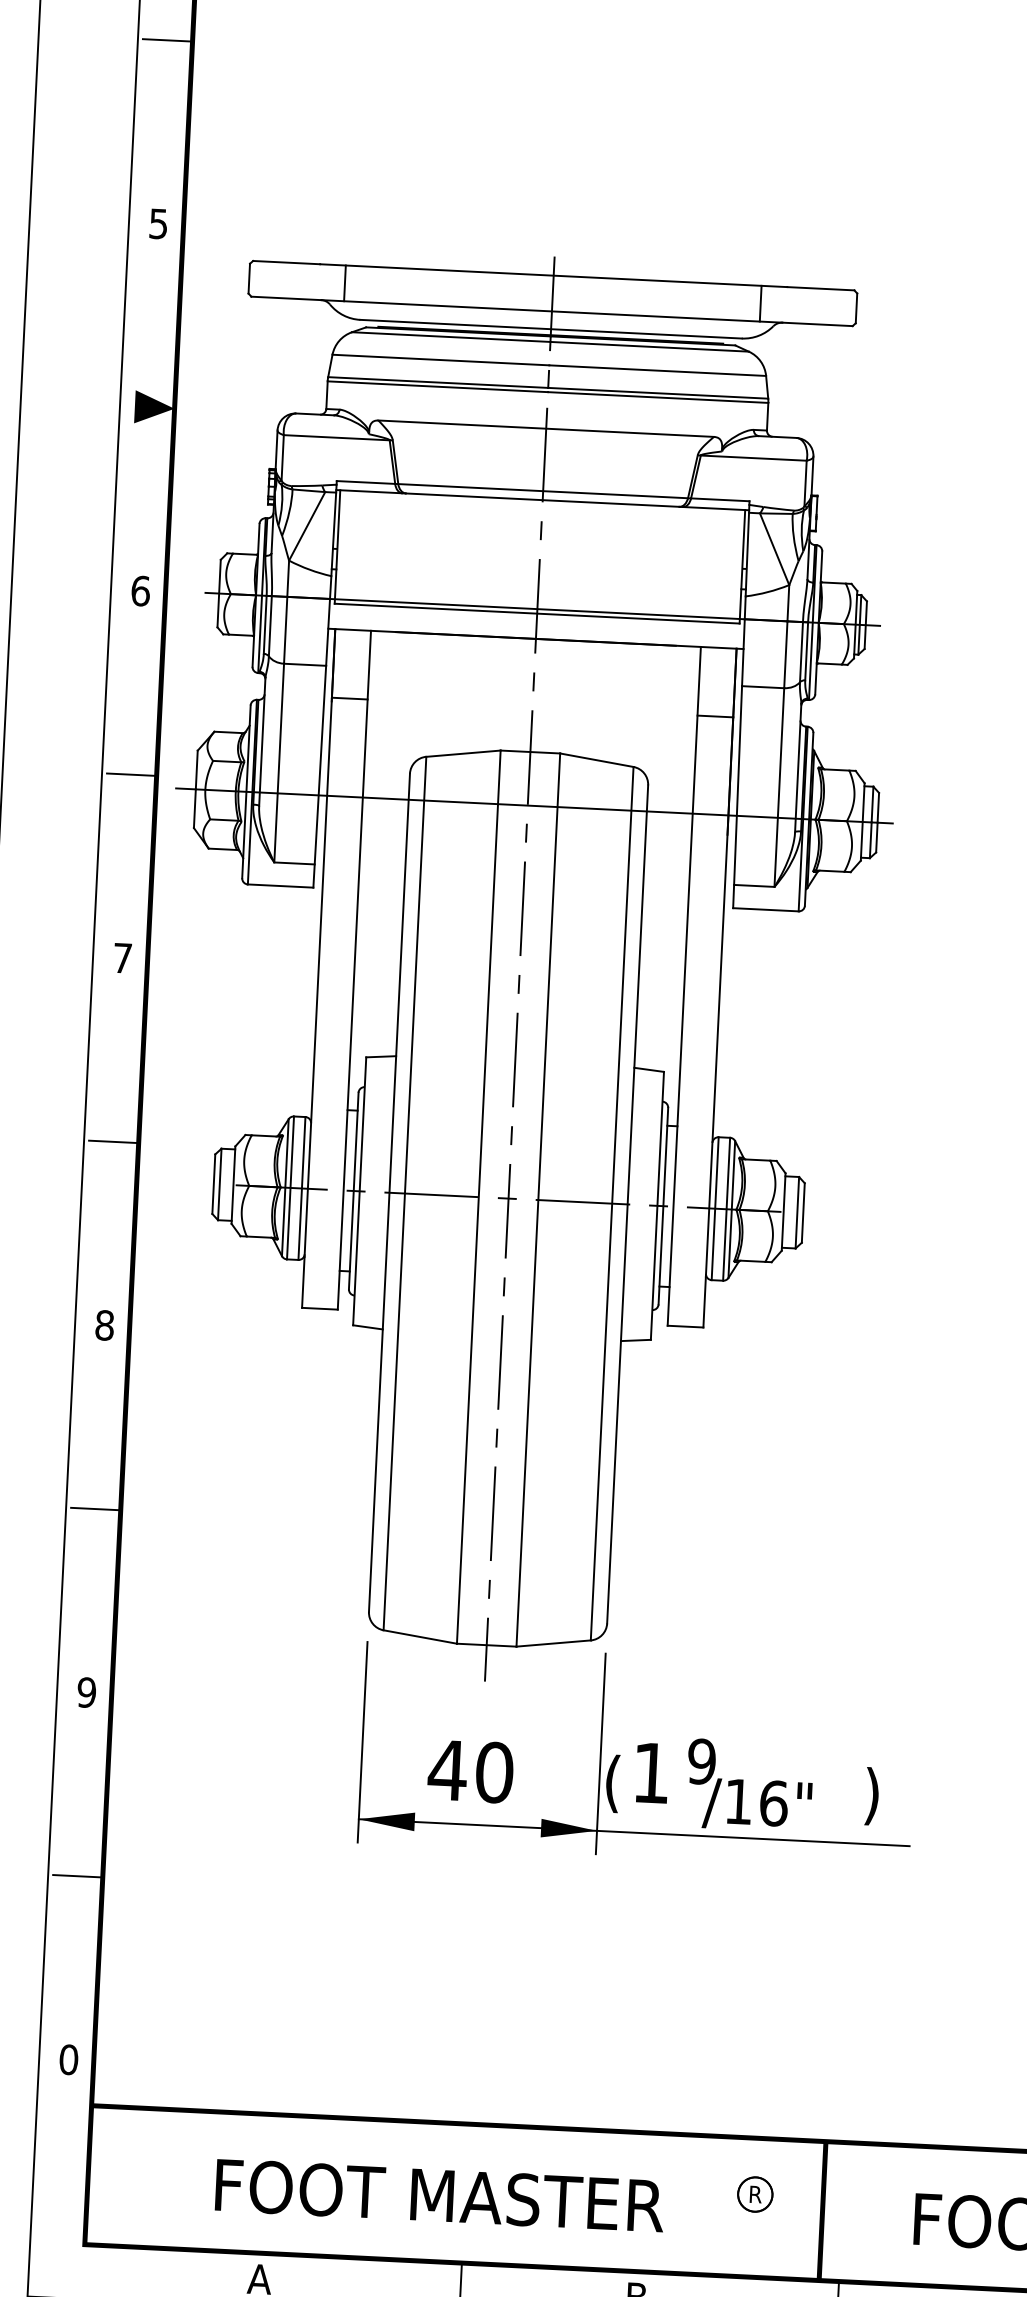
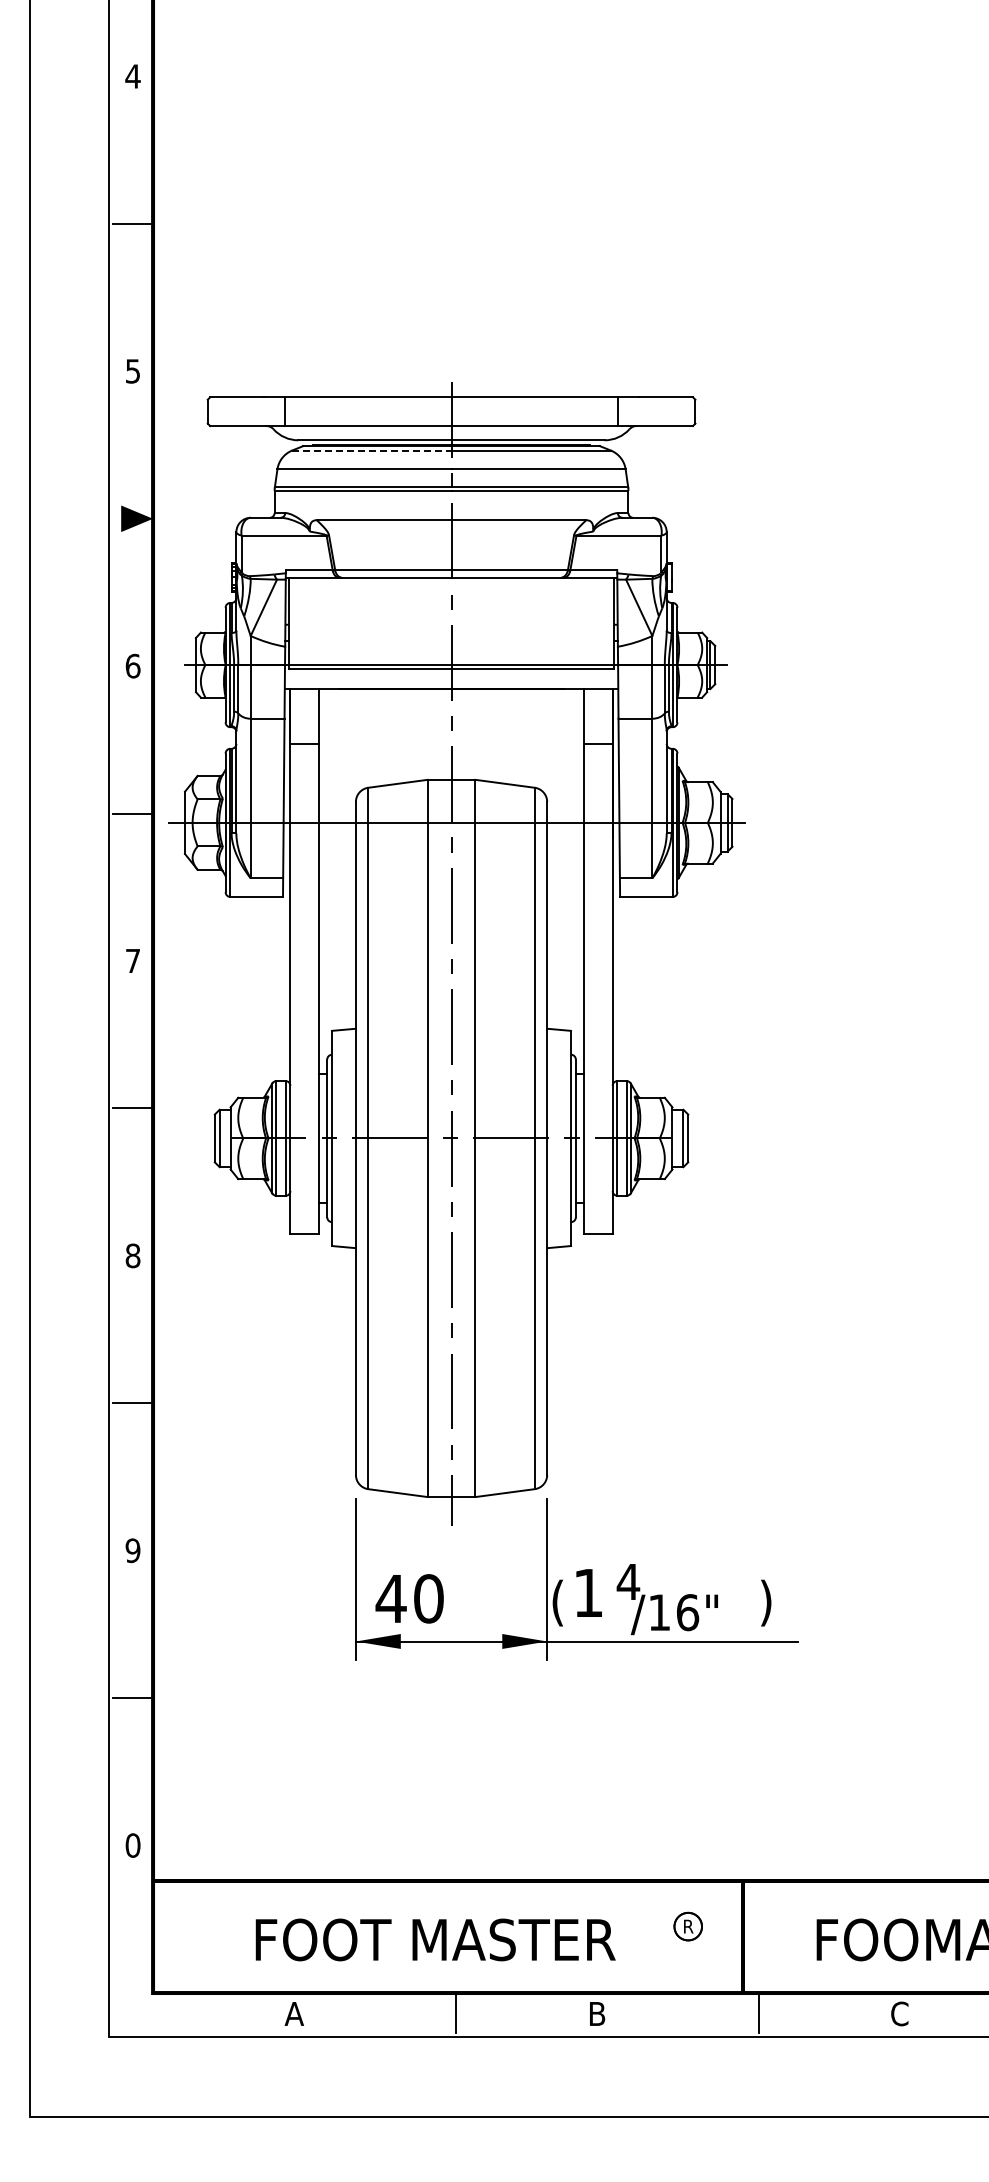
line: (450, 337) -> (371, 450), solid -> dashed
text: (701, 1761) -> (628, 1581), 9 -> 4
text: (470, 1771) -> (409, 1598), moved

